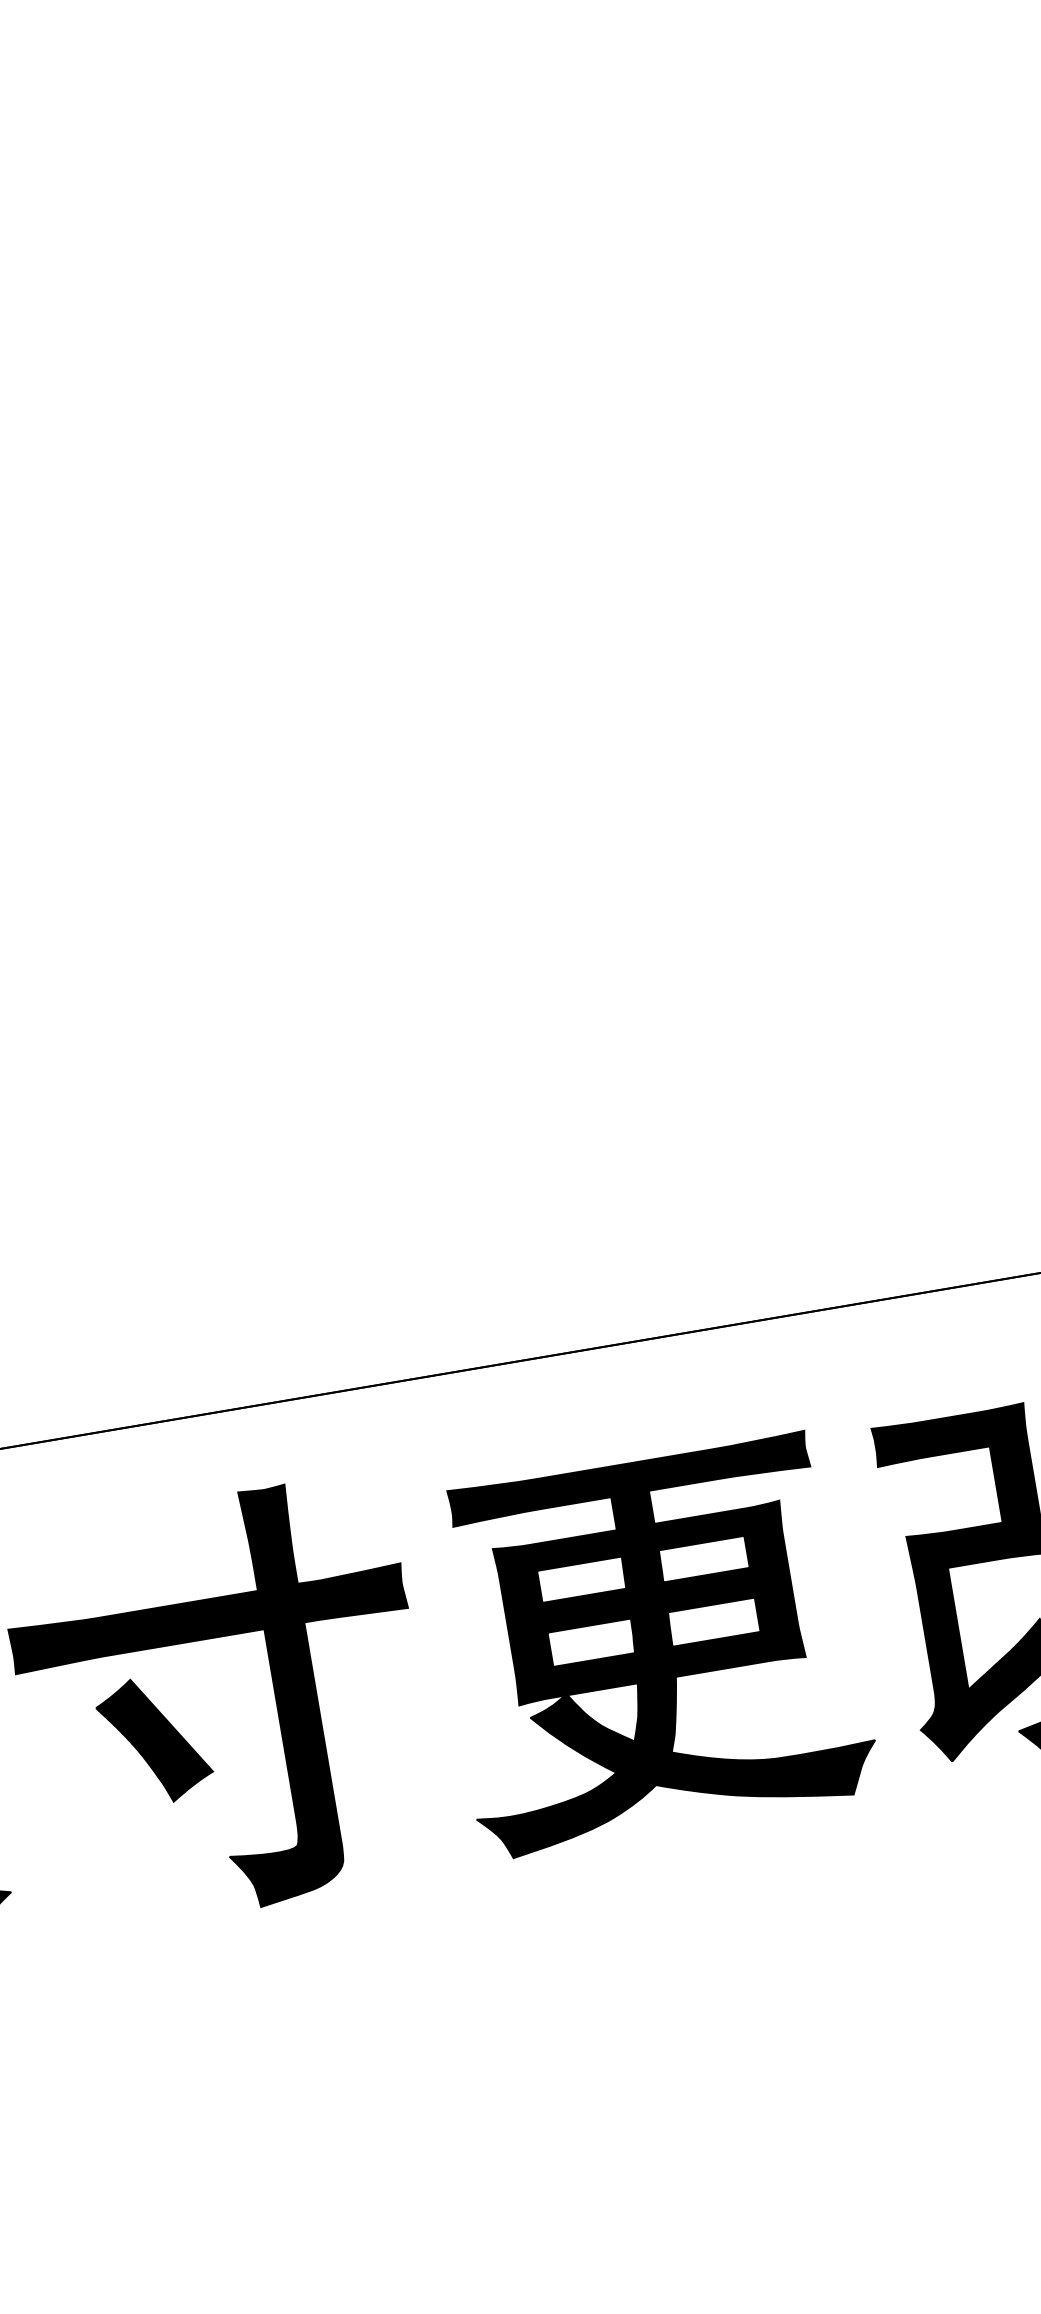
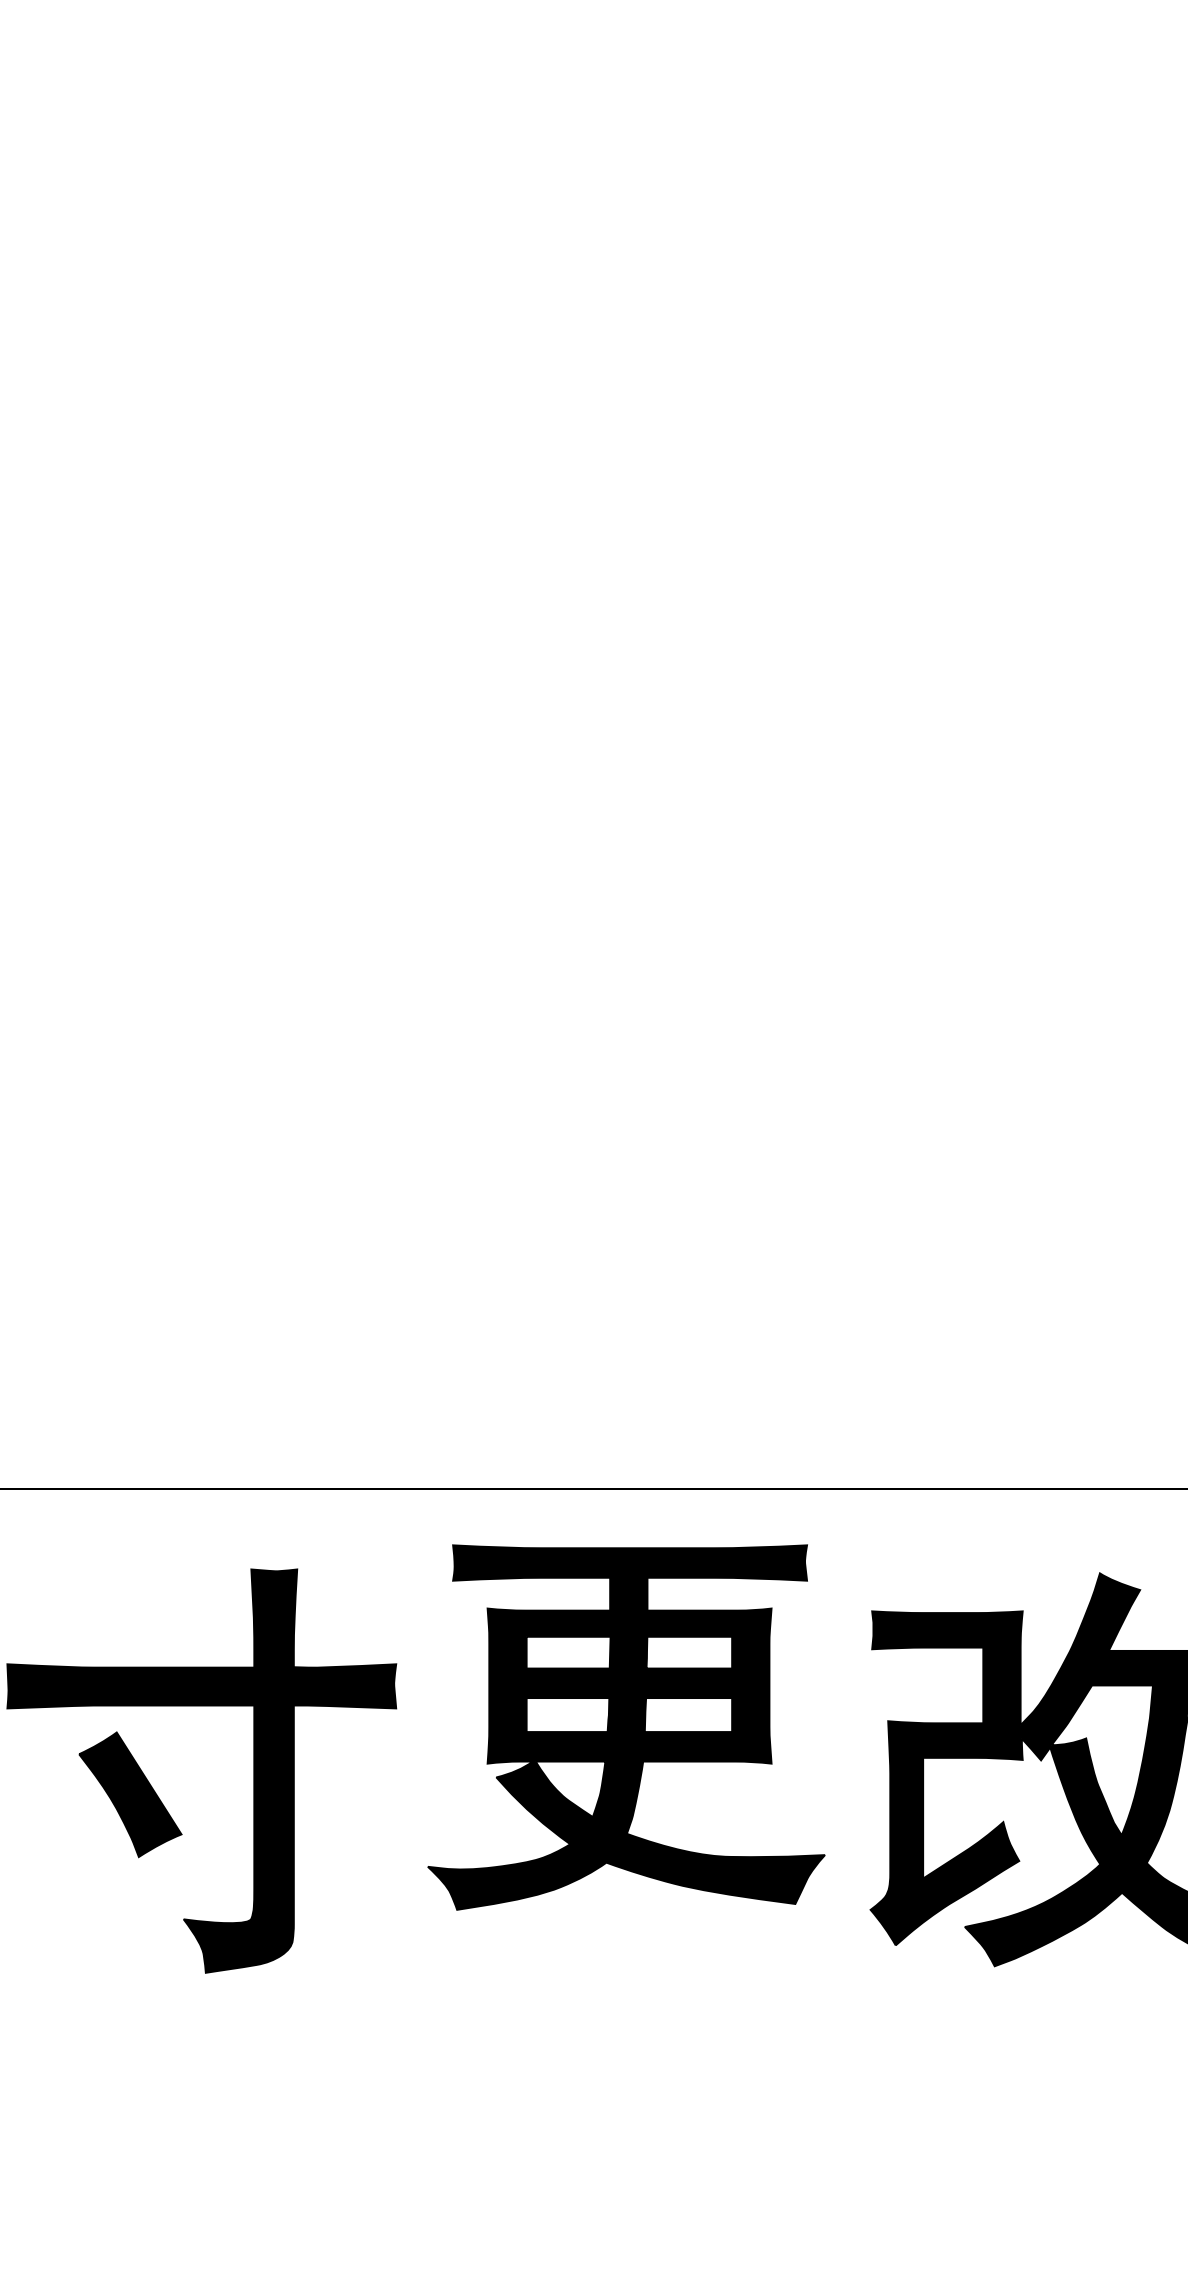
part: (653, 1645) -> (626, 1727), moved

